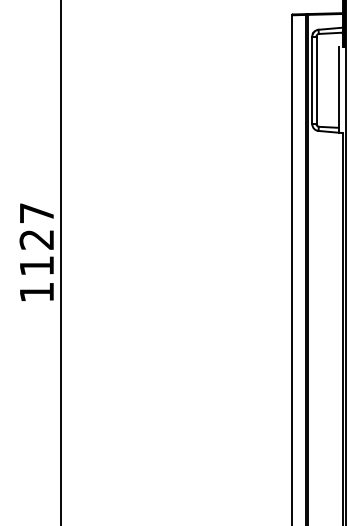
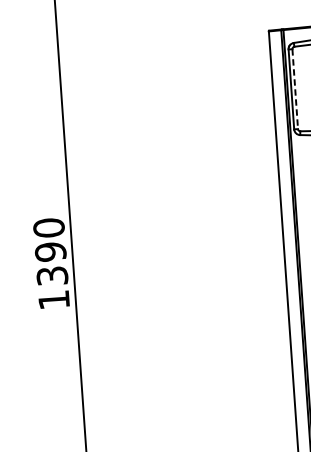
line: (316, 80) -> (295, 89), solid -> dashed
text: (36, 239) -> (50, 251), 1127 -> 1390

